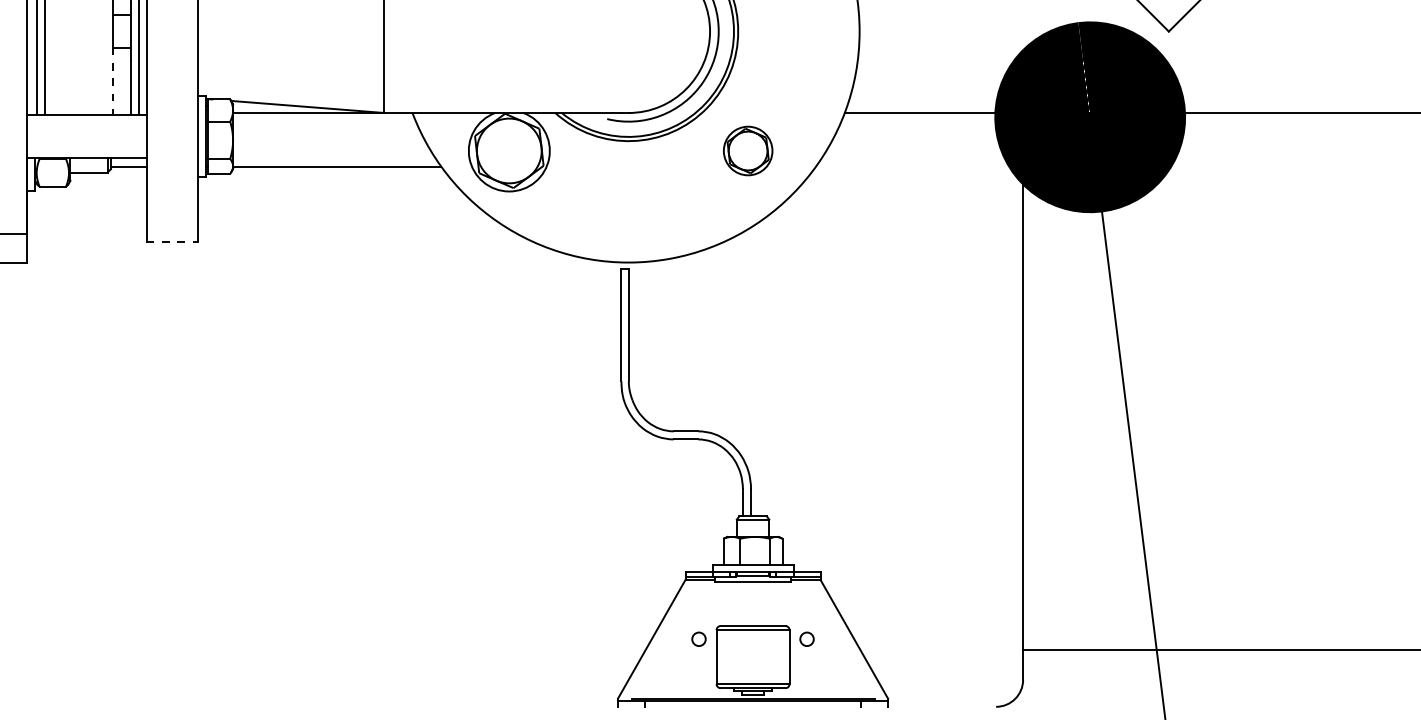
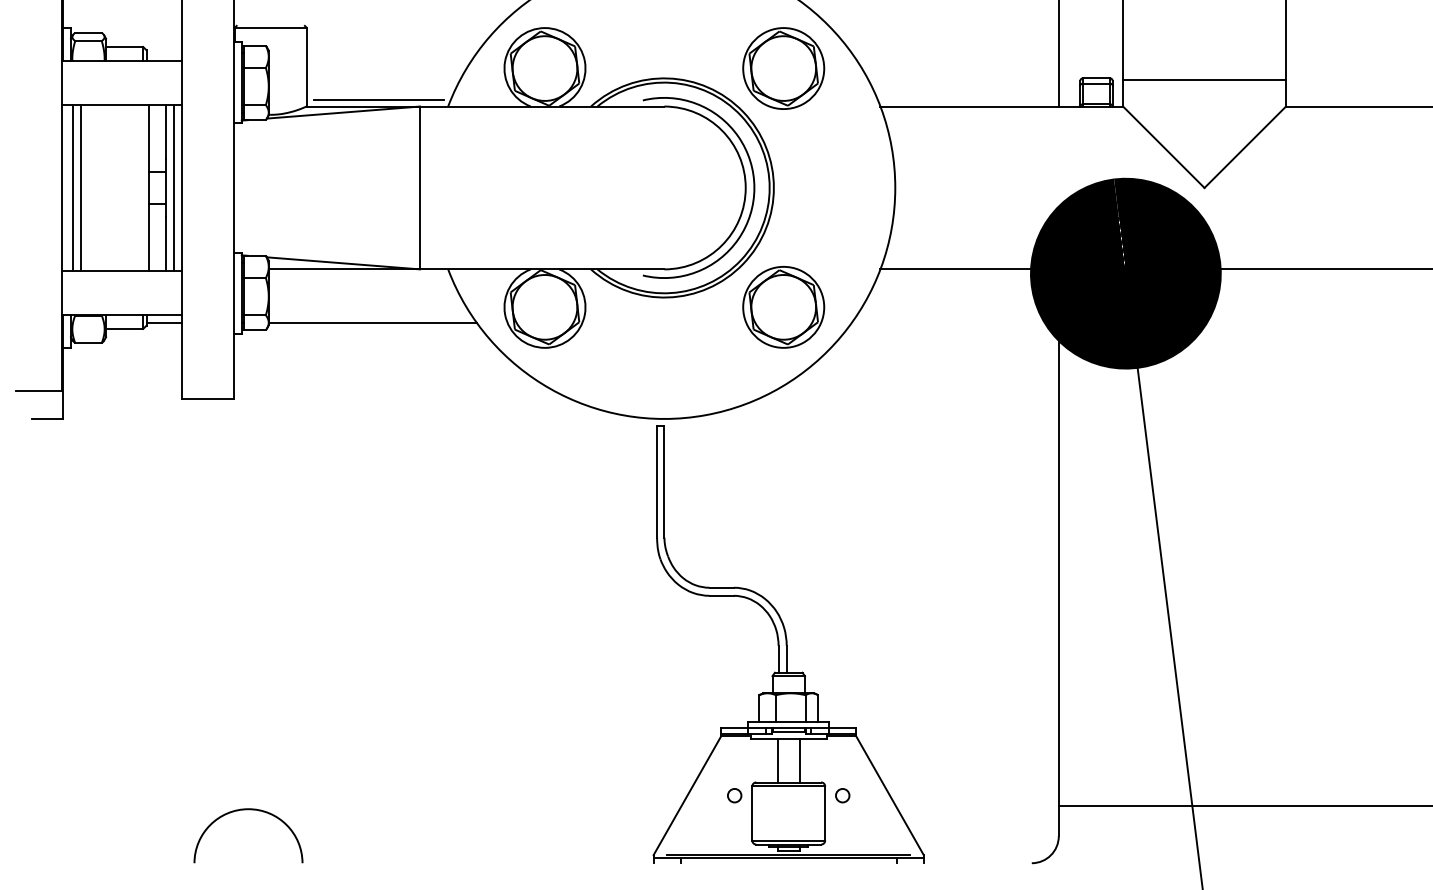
line: (113, 81) -> (149, 237), dashed -> solid
part: (747, 151) -> (783, 307), size x1.67
line: (172, 242) -> (208, 398), dashed -> solid
line: (741, 604) -> (777, 760), added
line: (763, 604) -> (799, 760), added
arc: (212, 654) -> (248, 810), added

